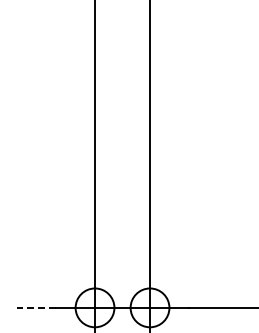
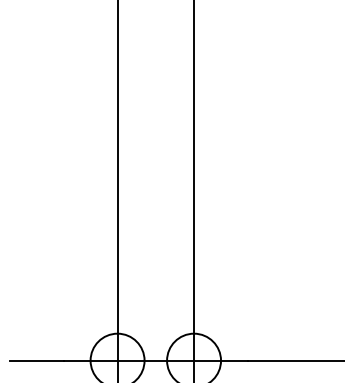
line: (36, 307) -> (36, 360), dashed -> solid

